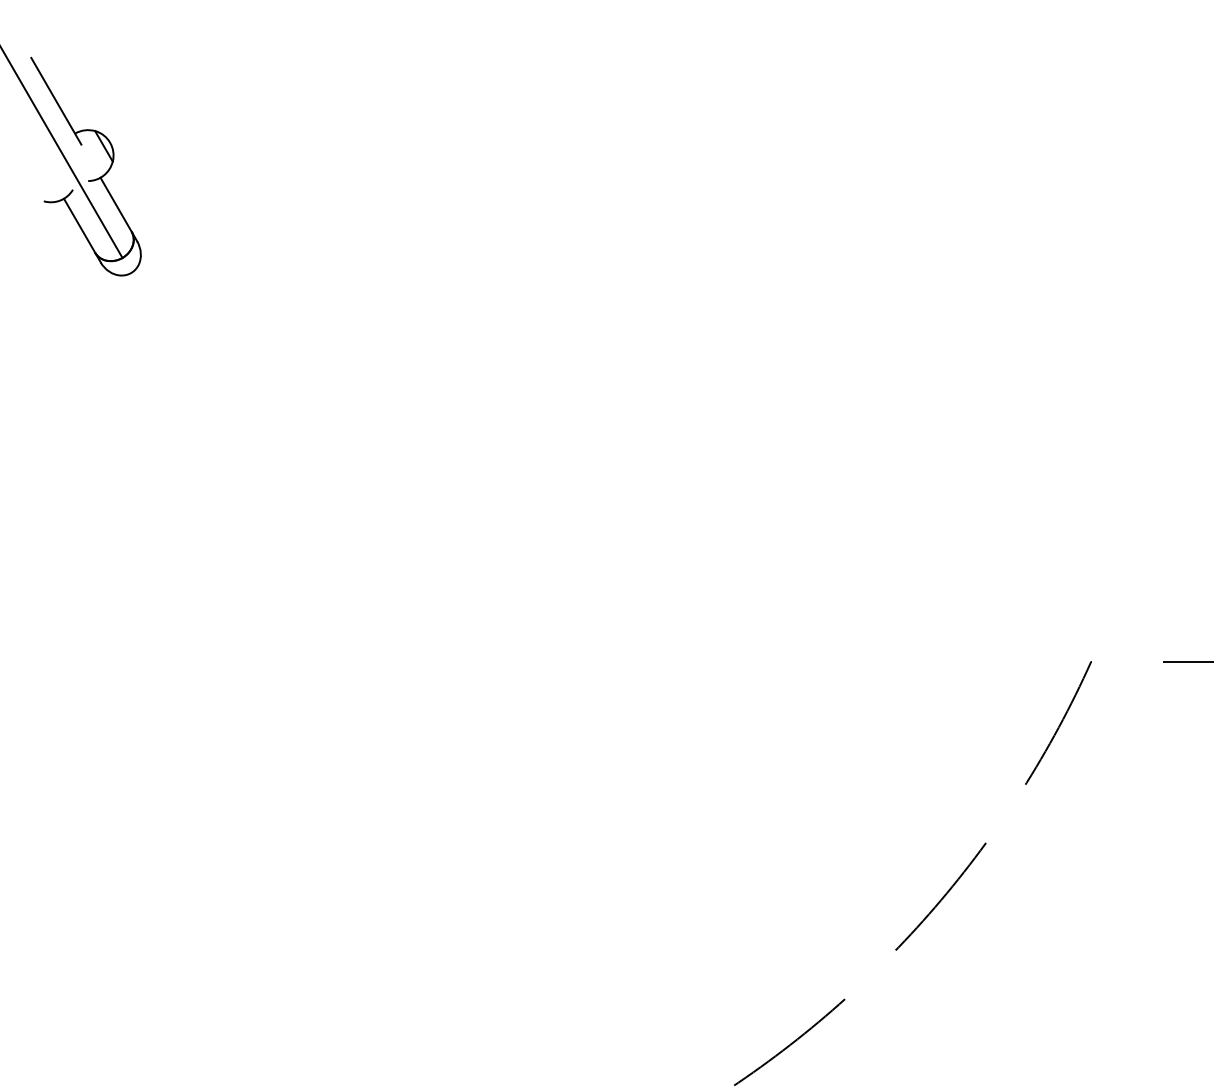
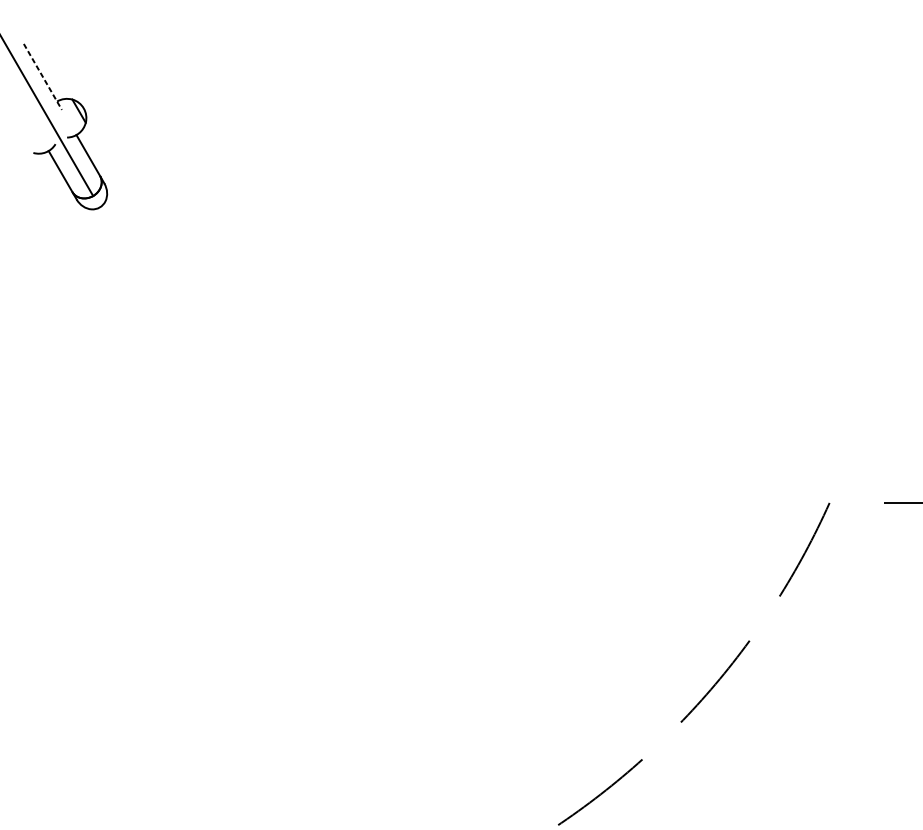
line: (56, 101) -> (43, 77), solid -> dashed

